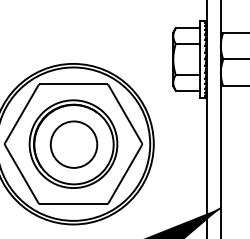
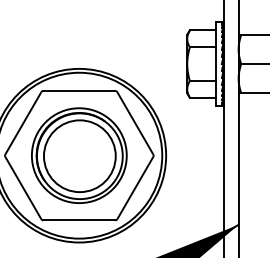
circle: (73, 144) -> (79, 156), size x1.43

